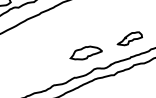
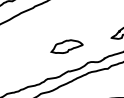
part: (85, 52) -> (66, 46), moved

